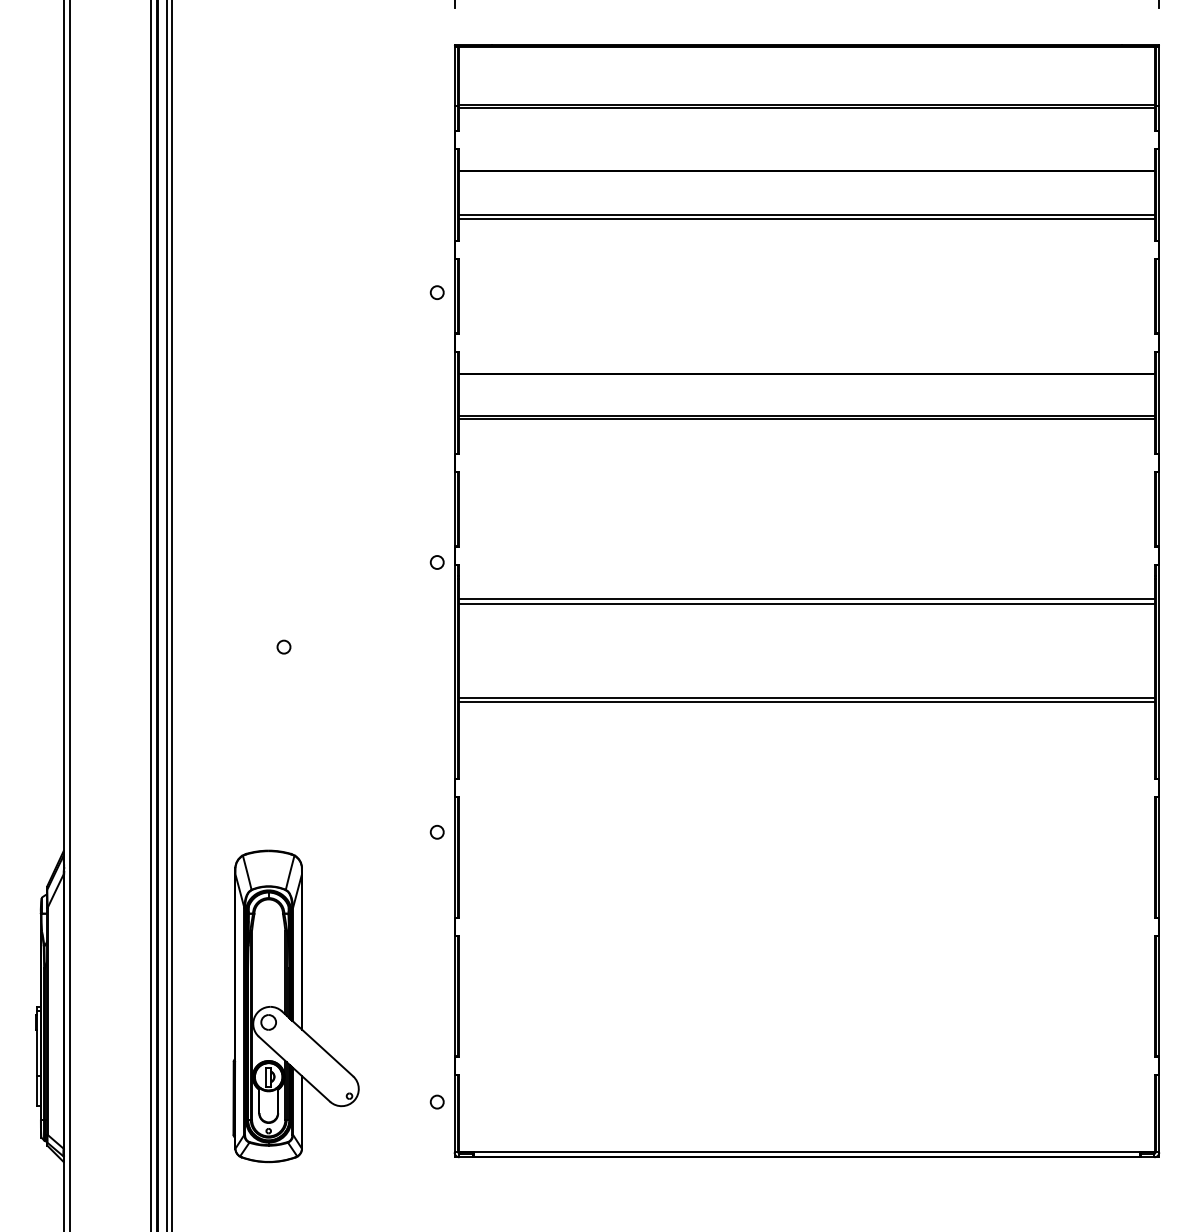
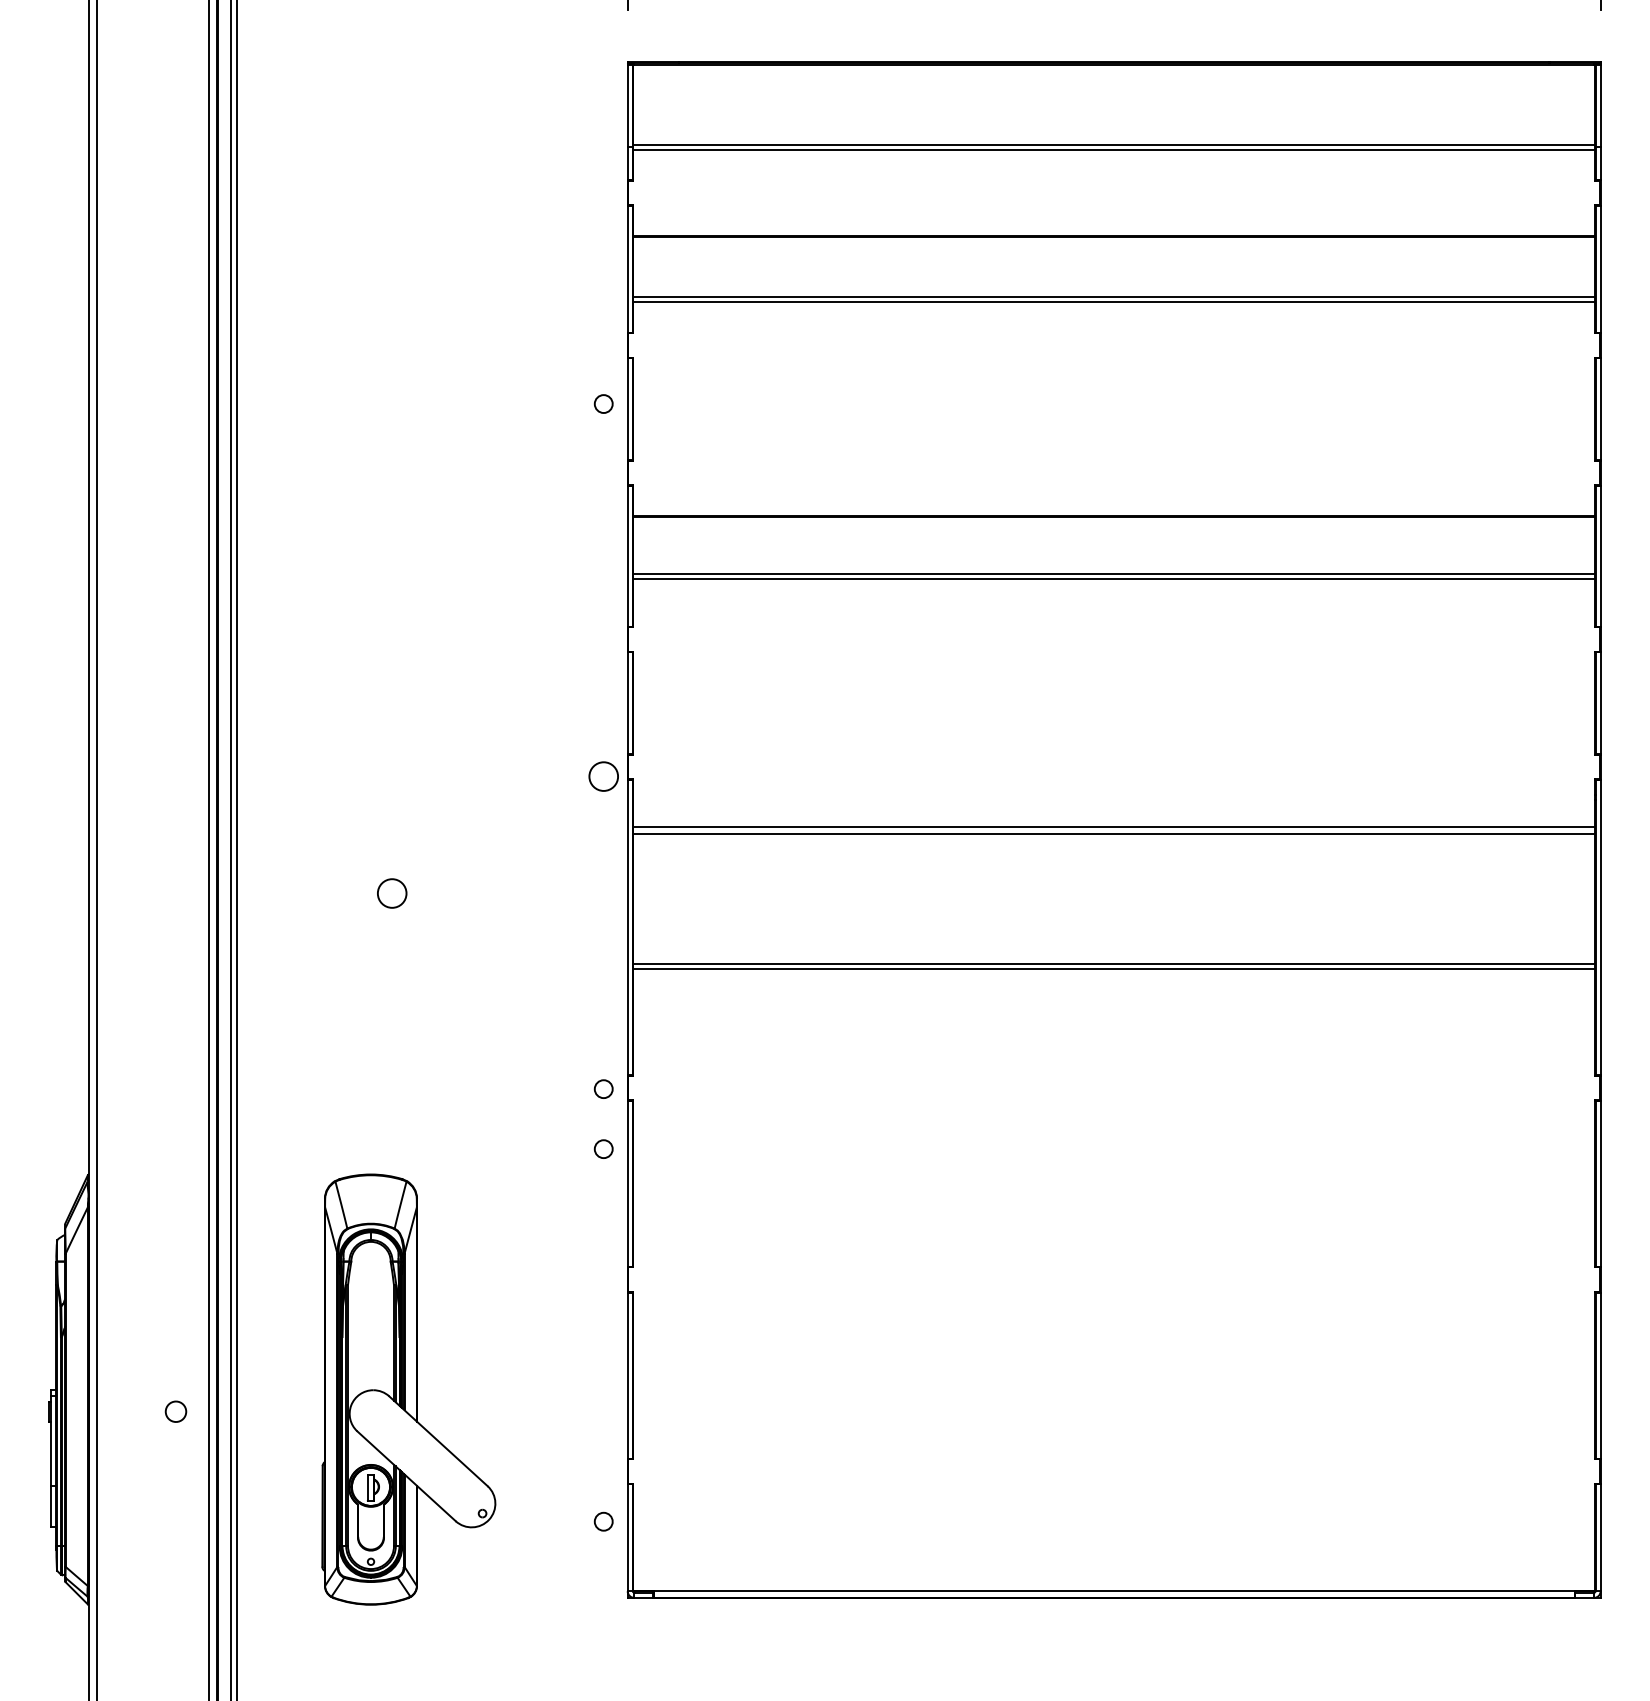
circle: (437, 562) -> (603, 776), size x1.6
circle: (283, 647) -> (391, 893), size x1.6
circle: (437, 788) -> (603, 1088), added
part: (268, 1022) -> (175, 1411), moved

